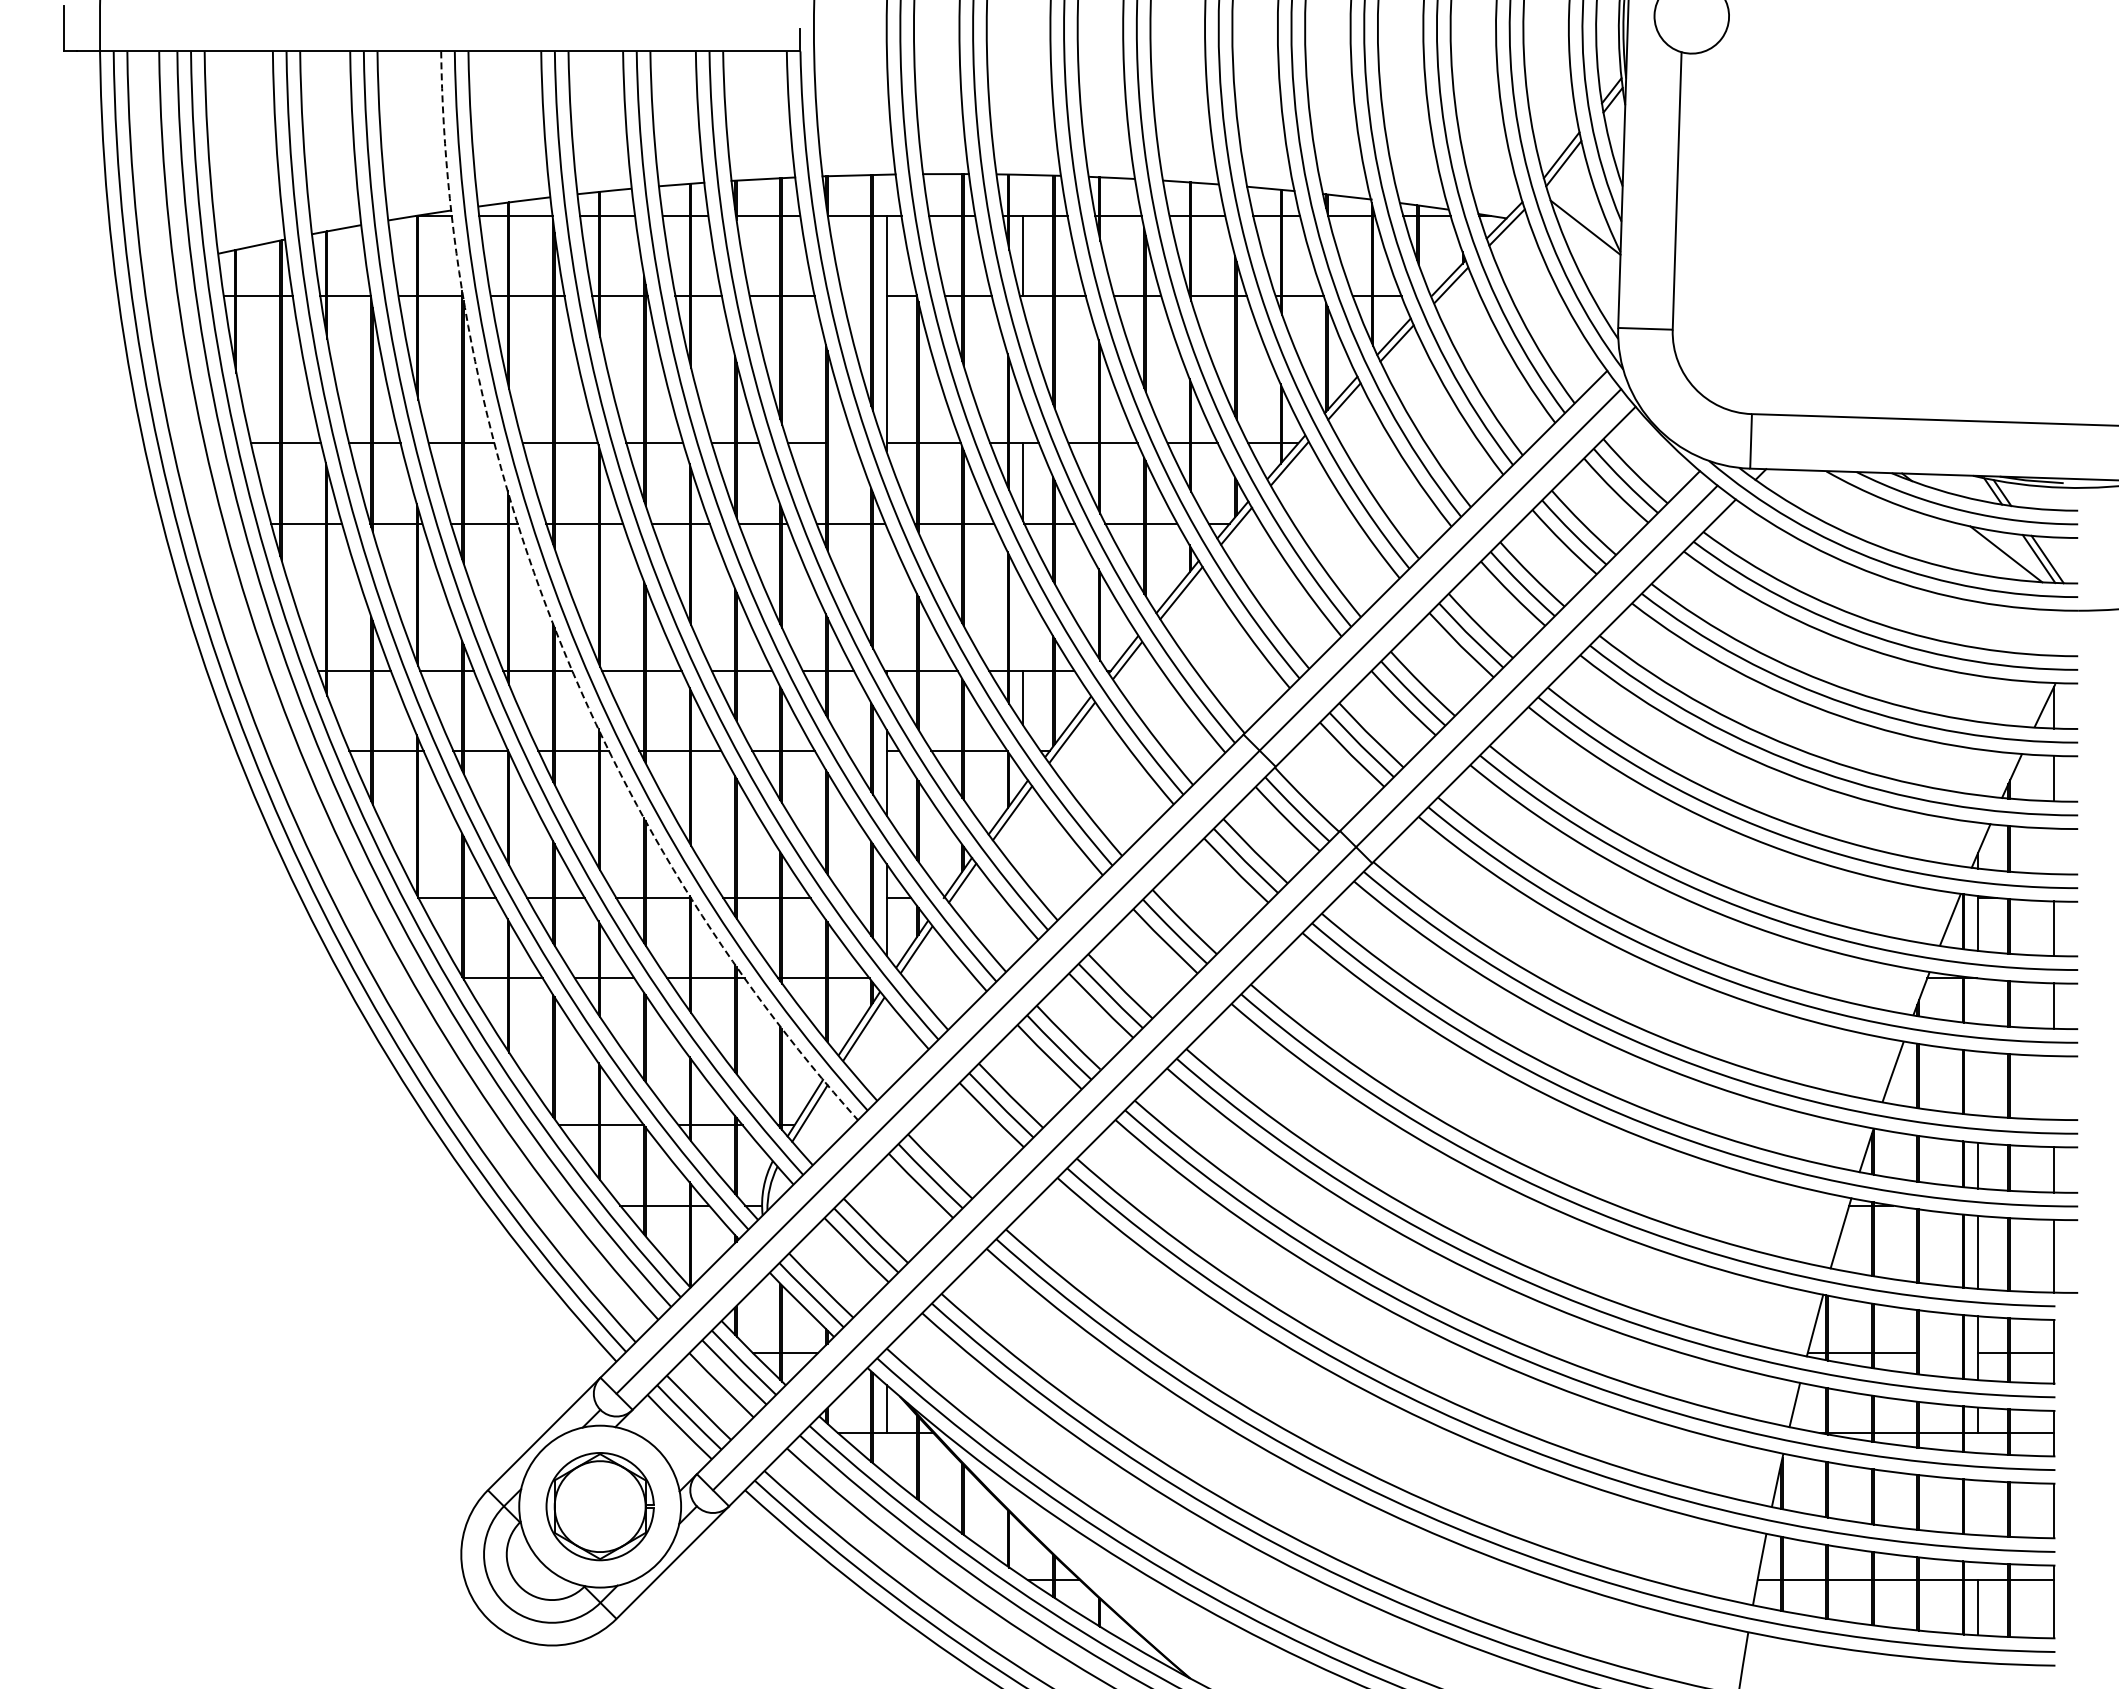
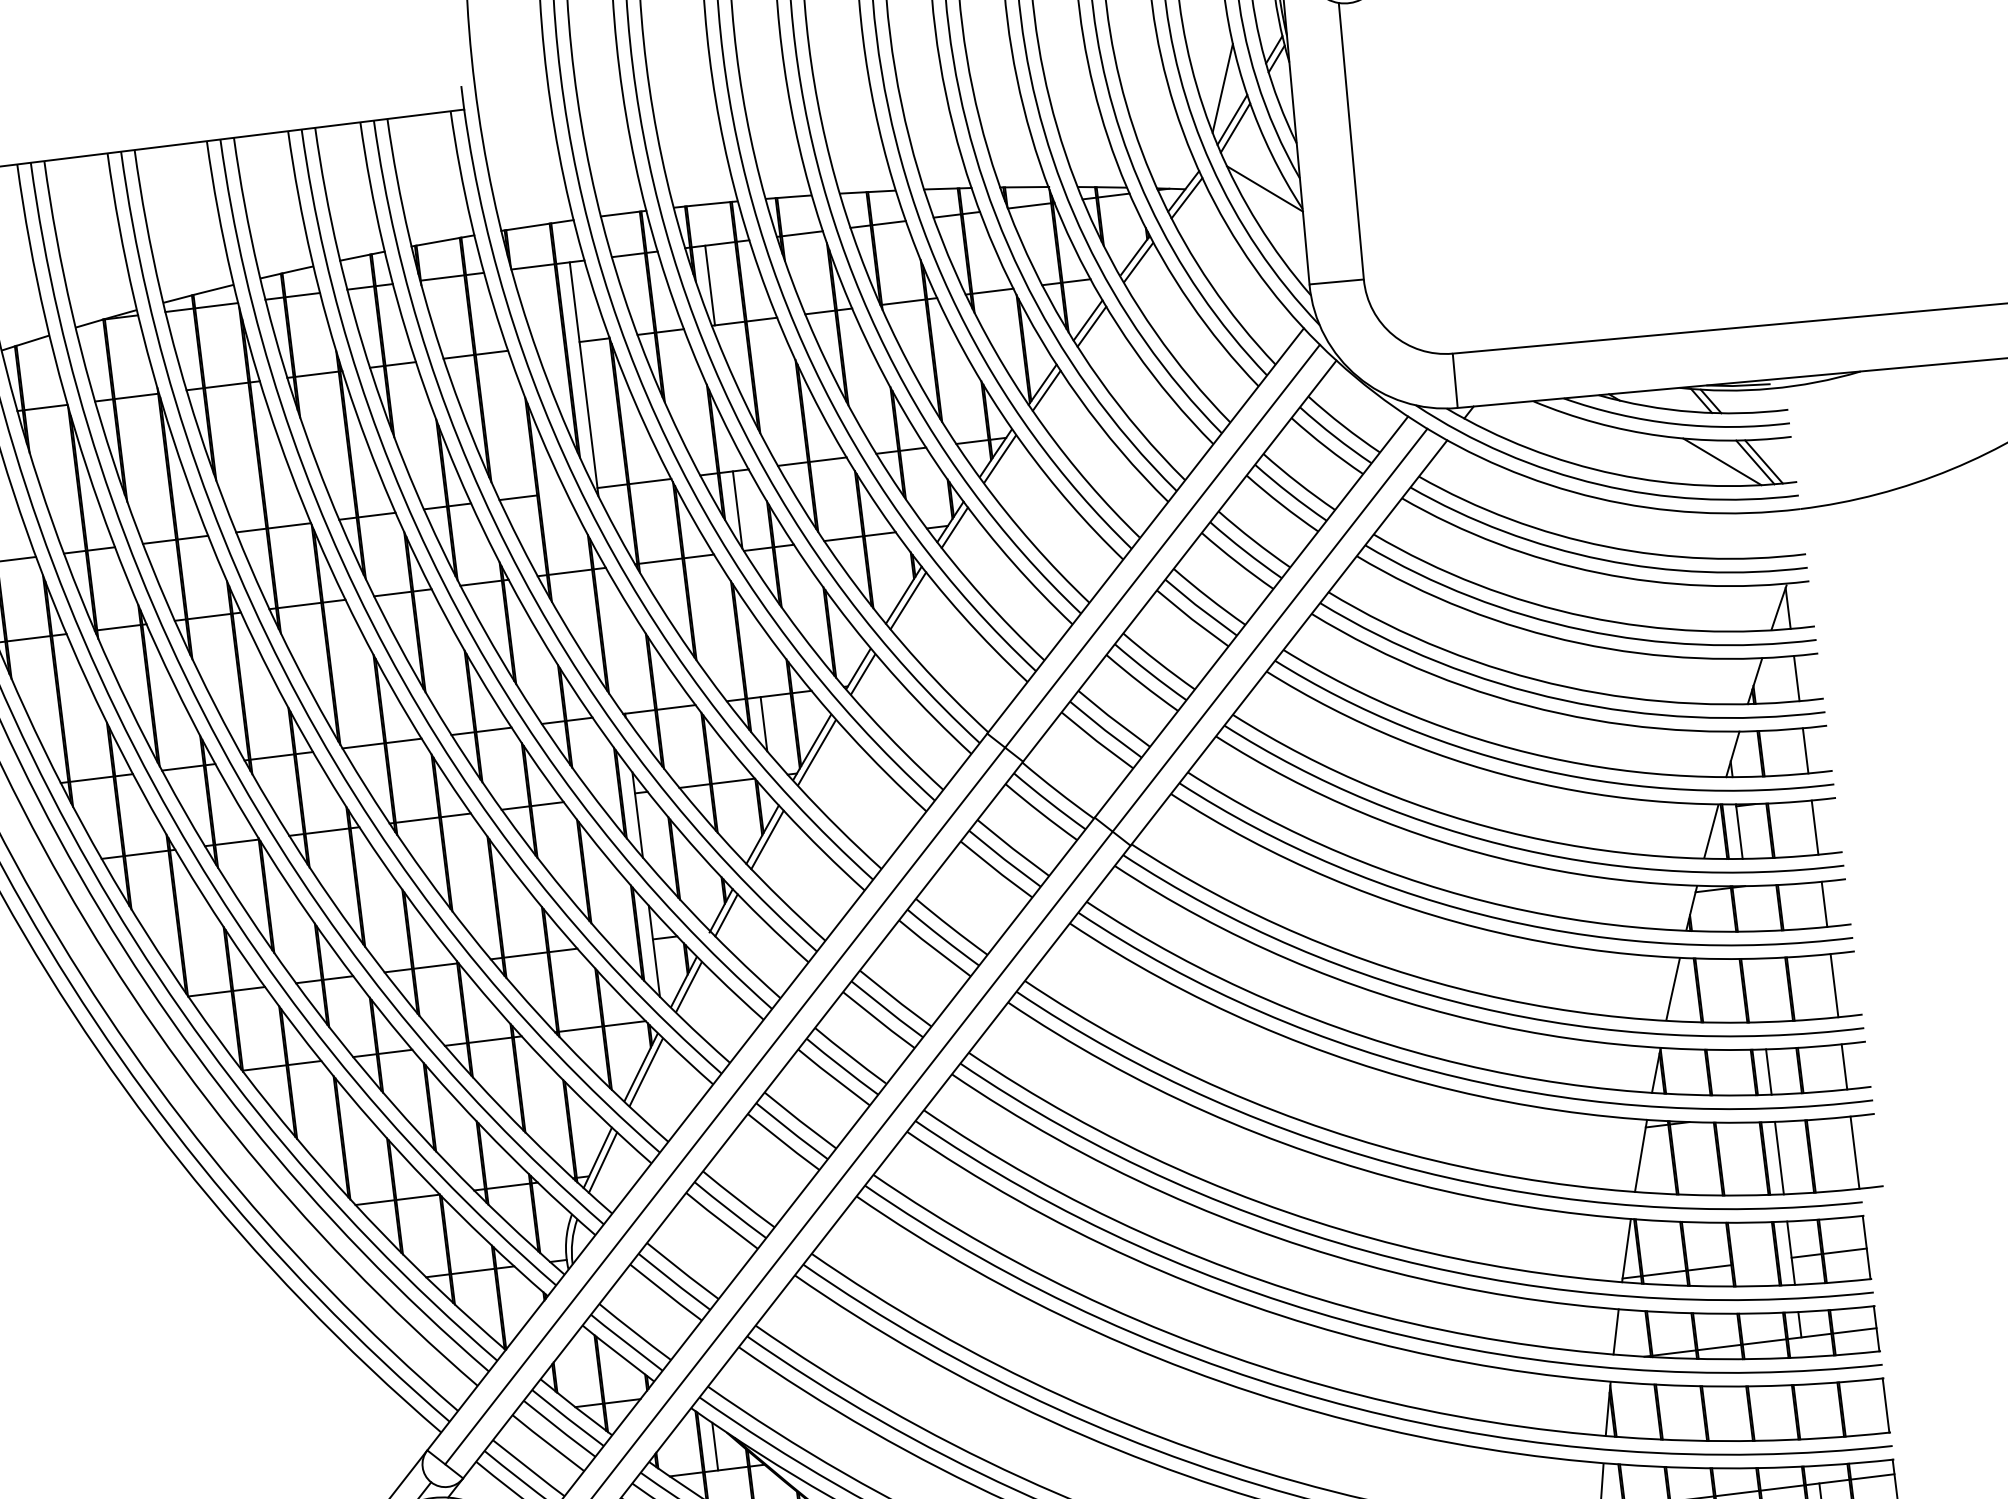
line: (1555, 122) -> (1222, 88), added
arc: (552, 623) -> (287, 707), dashed -> solid
line: (2053, 851) -> (1805, 751), added
line: (2053, 1087) -> (1834, 985), added

